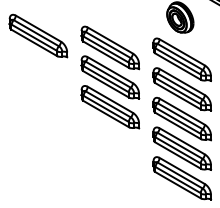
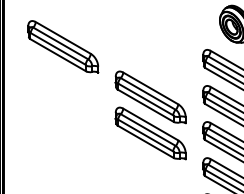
part: (110, 47) -> (150, 60), removed

